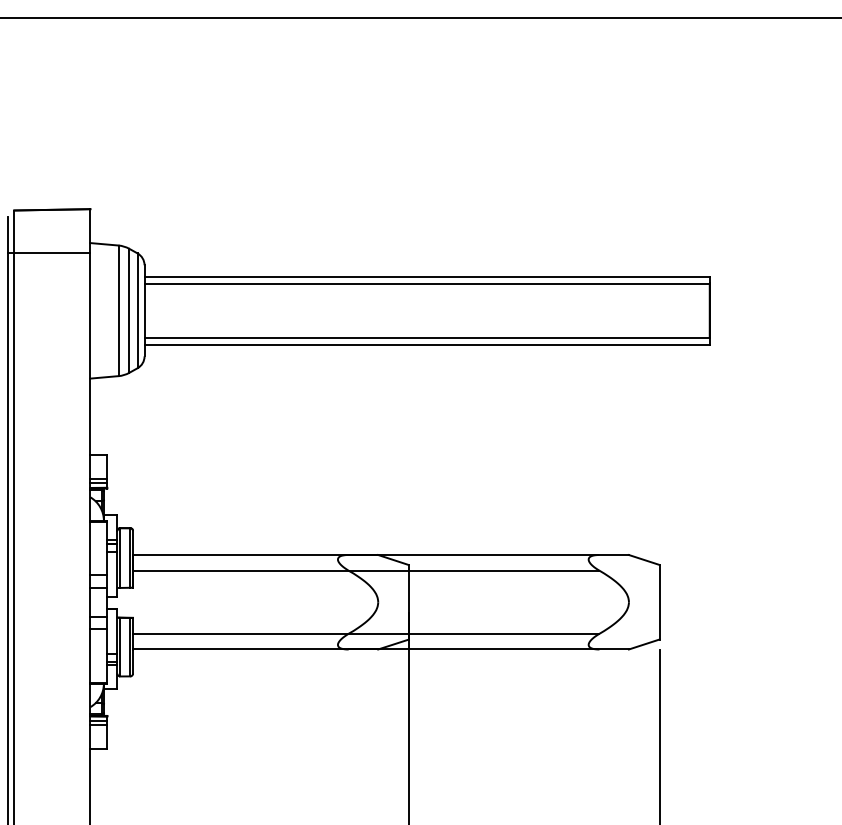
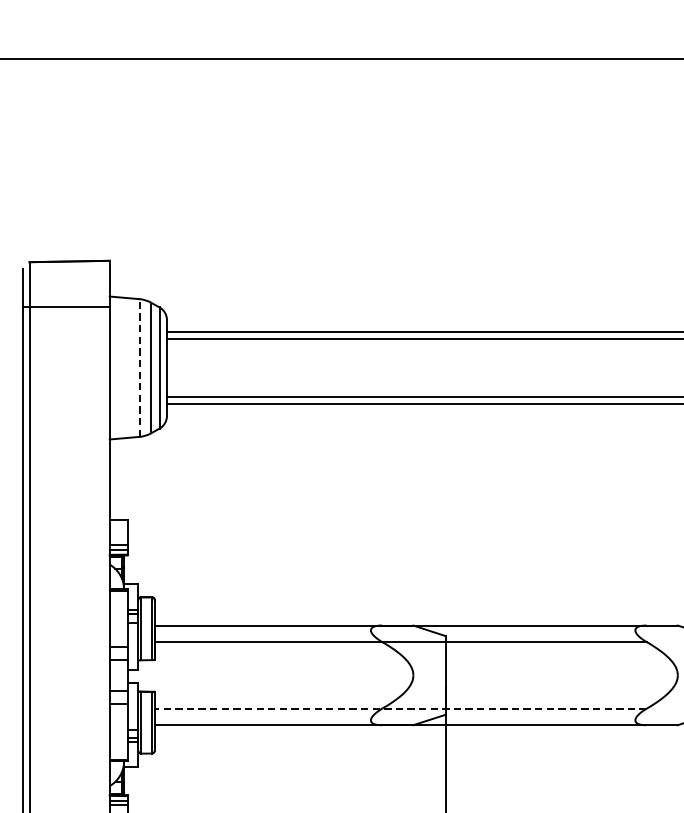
line: (118, 310) -> (139, 367), solid -> dashed
line: (365, 633) -> (399, 708), solid -> dashed

